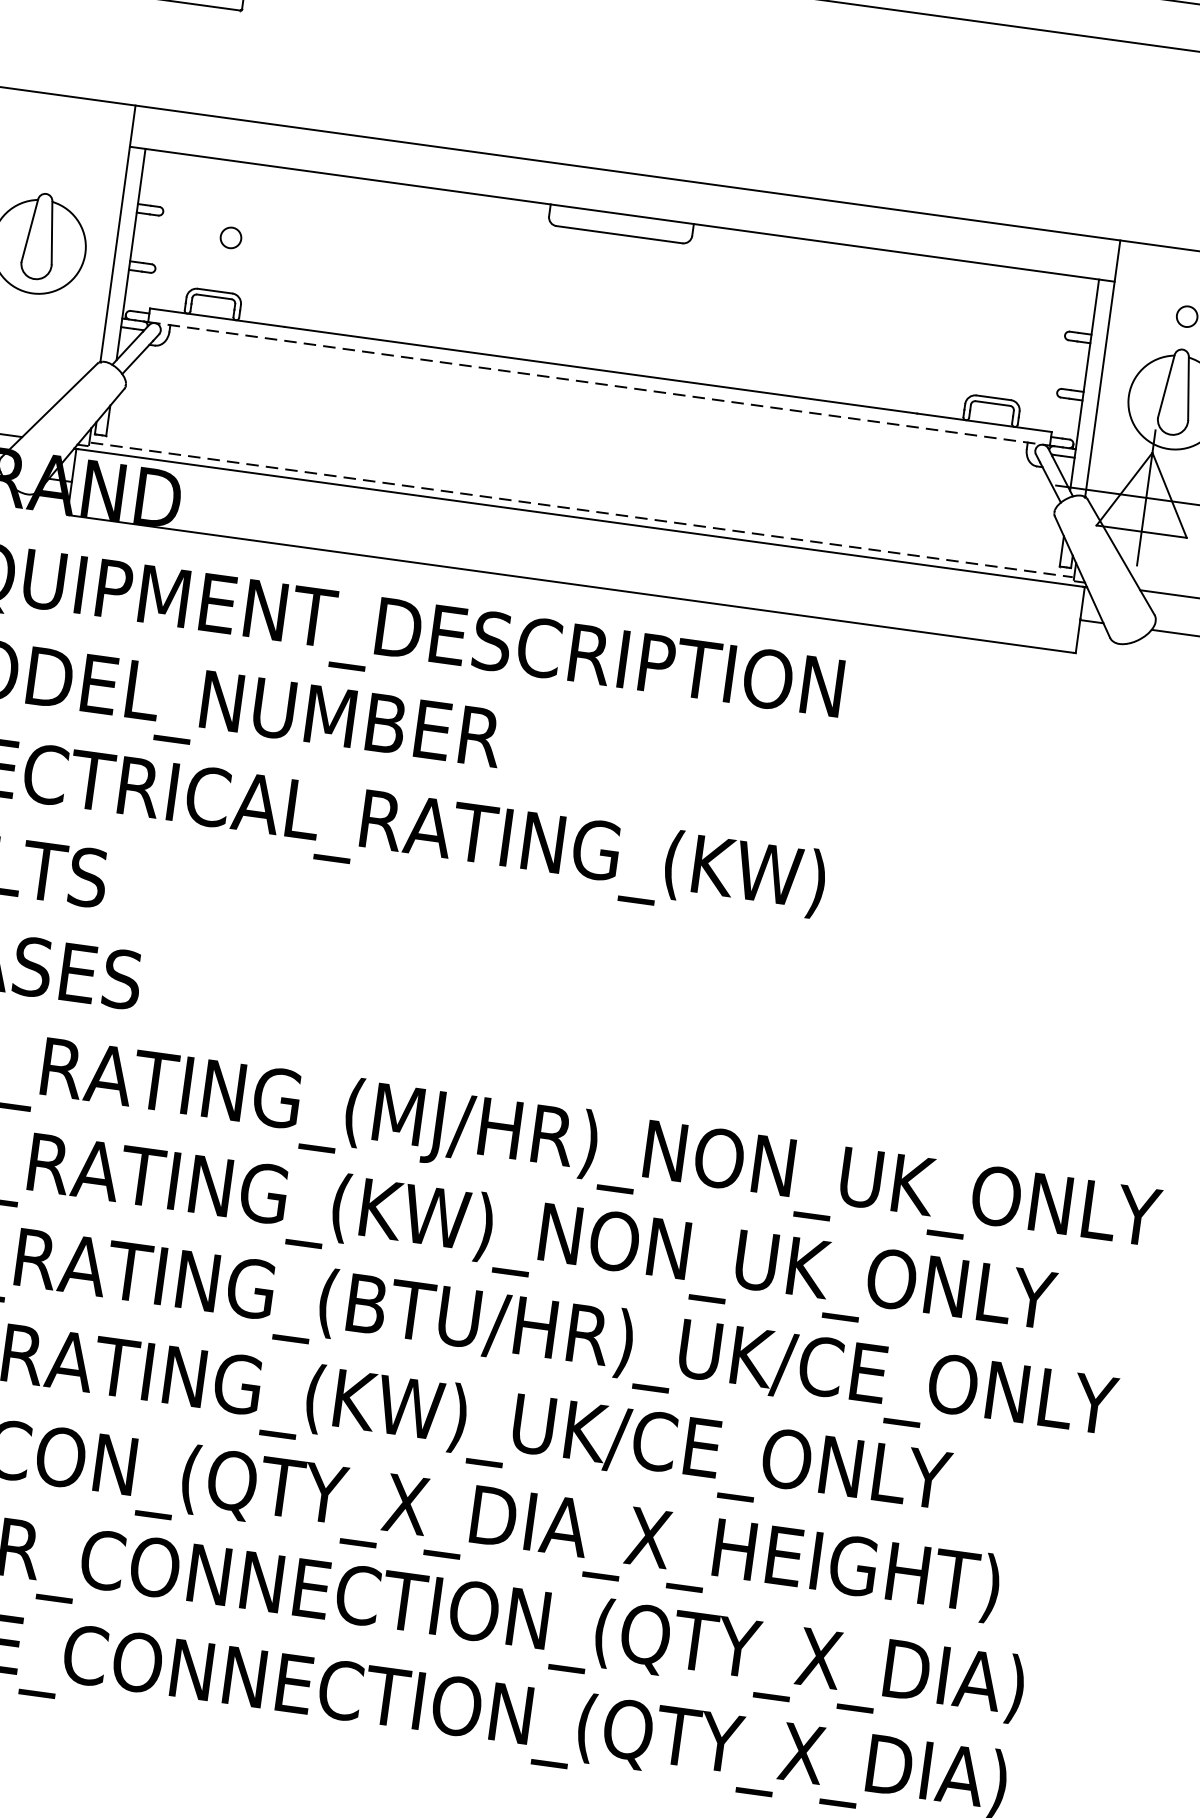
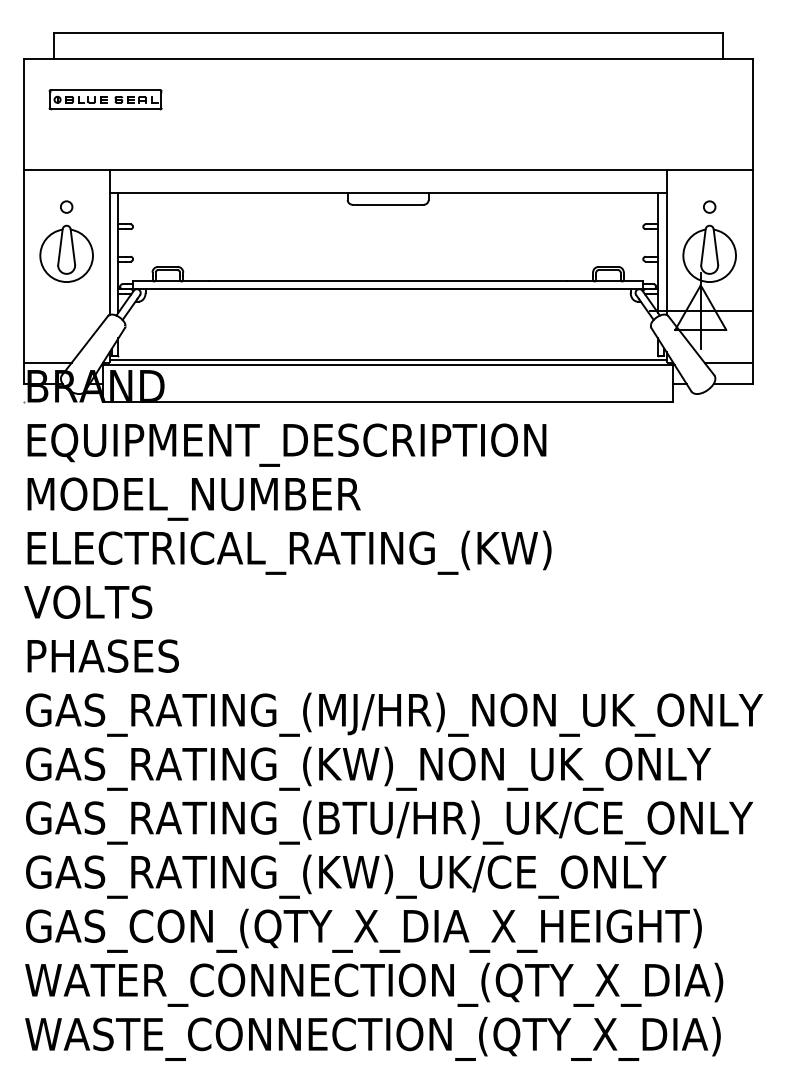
circle: (230, 236) -> (66, 206), moved
line: (599, 384) -> (388, 289), dashed -> solid
line: (582, 510) -> (388, 360), dashed -> solid

